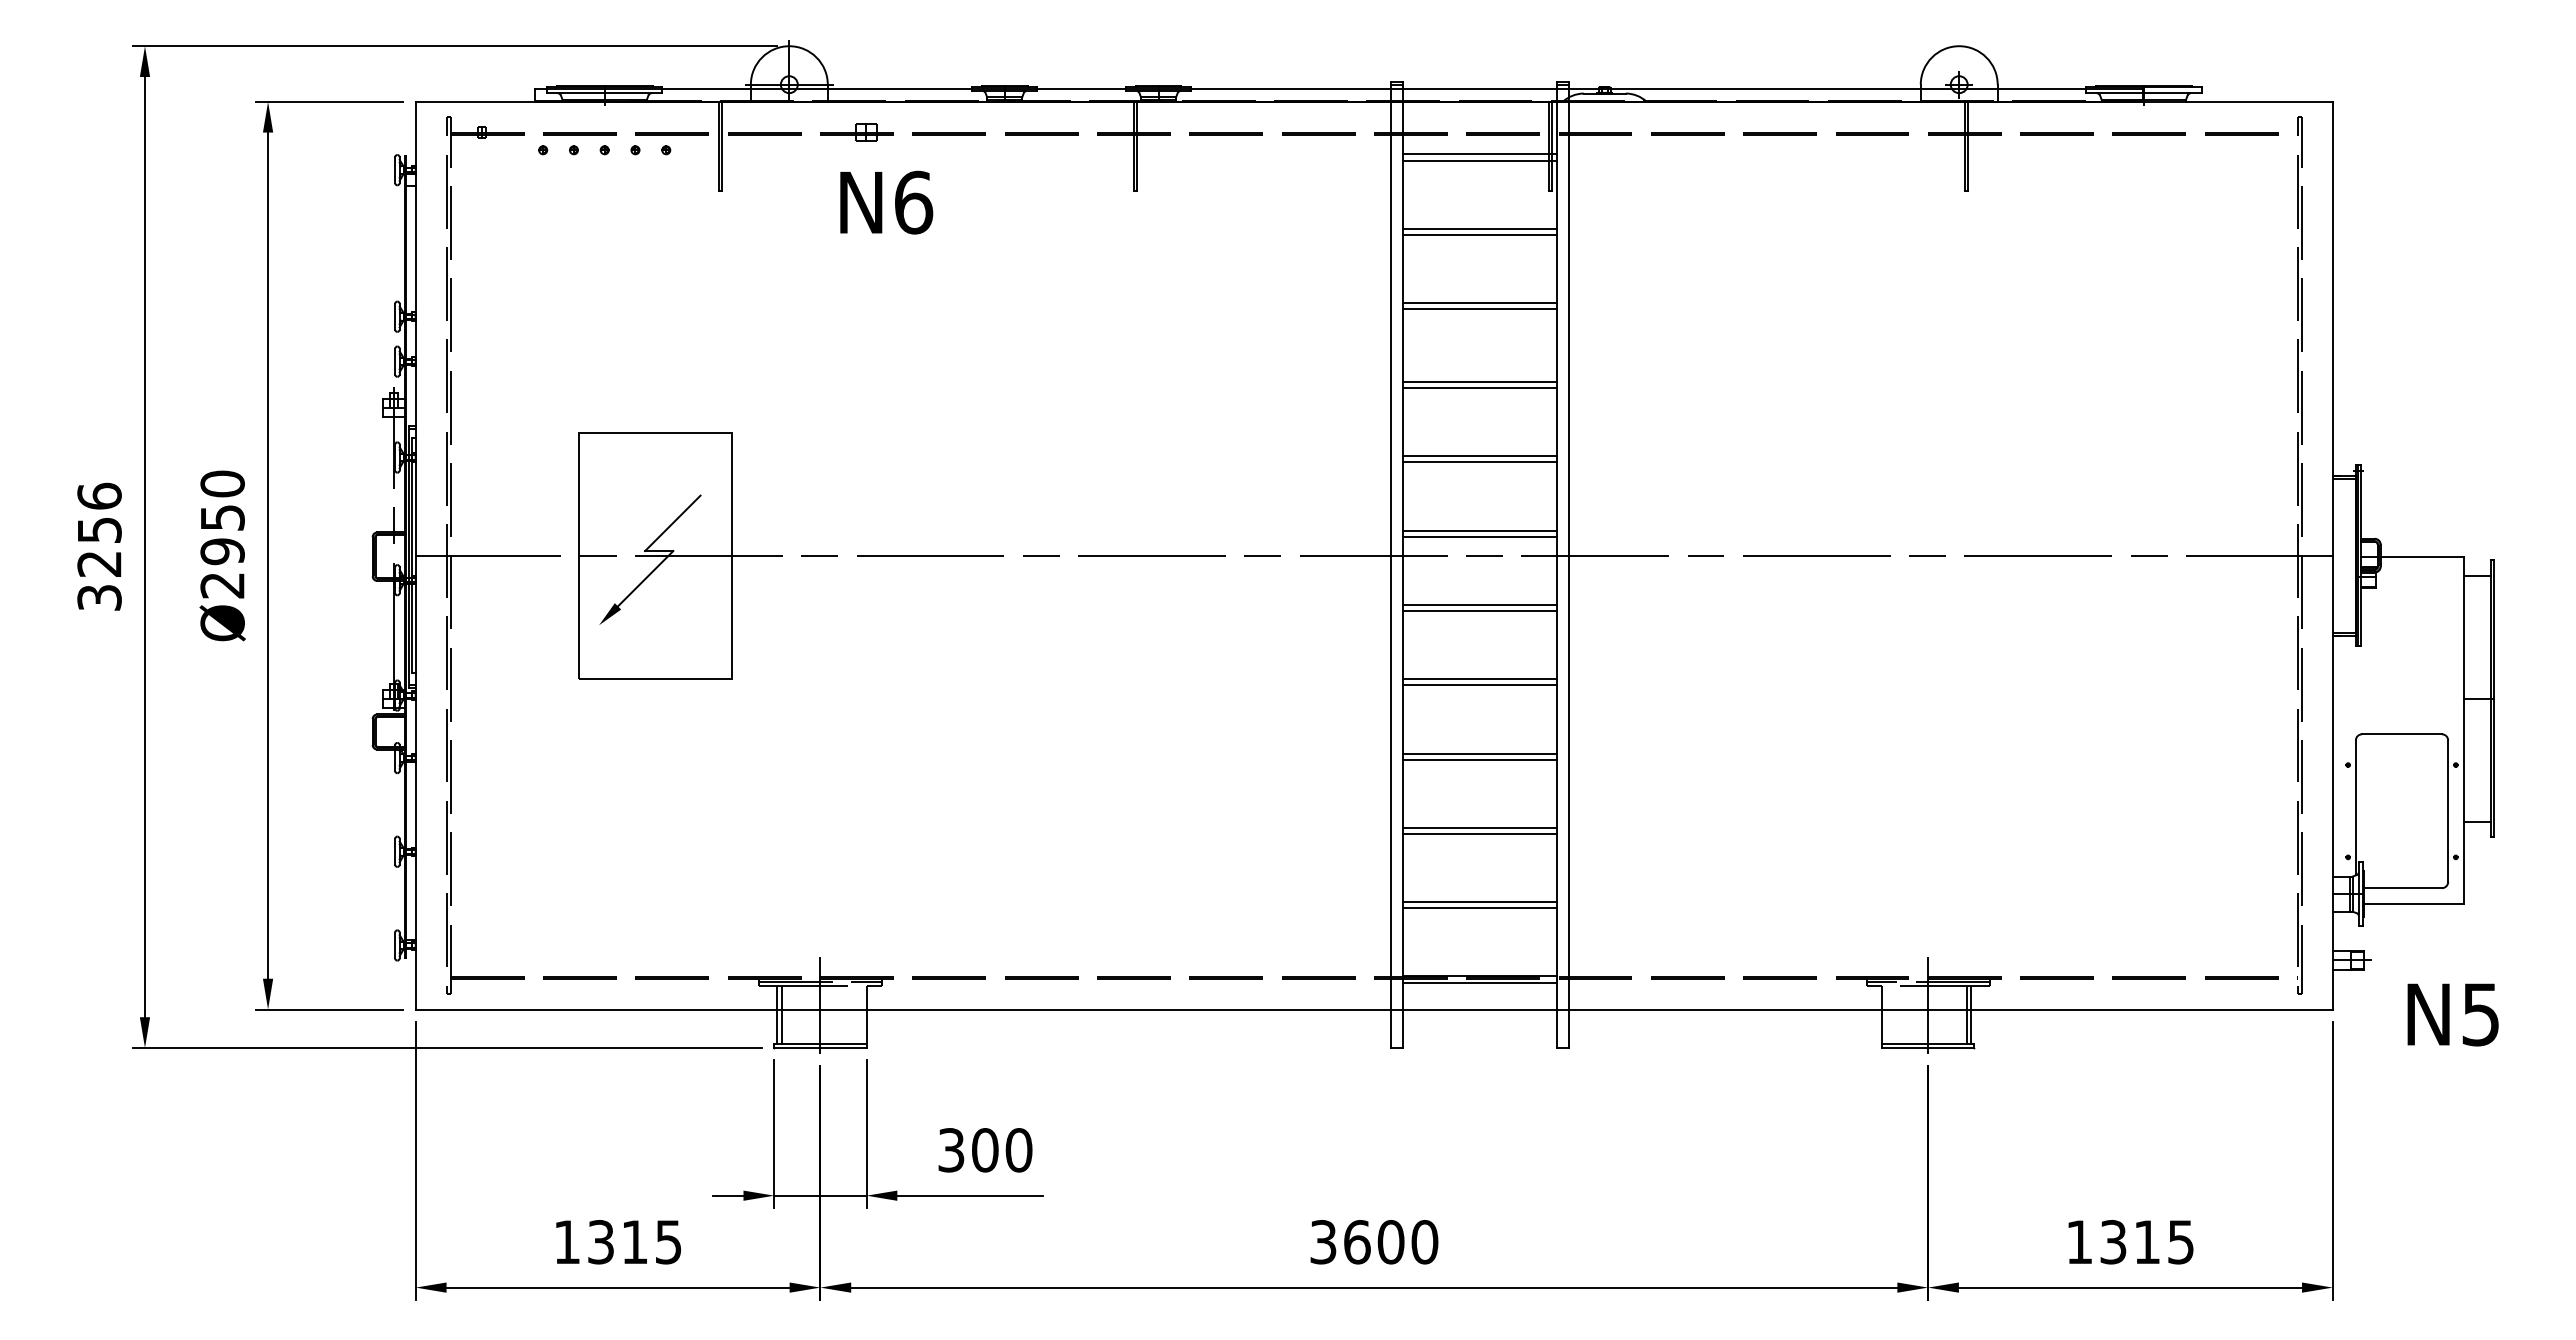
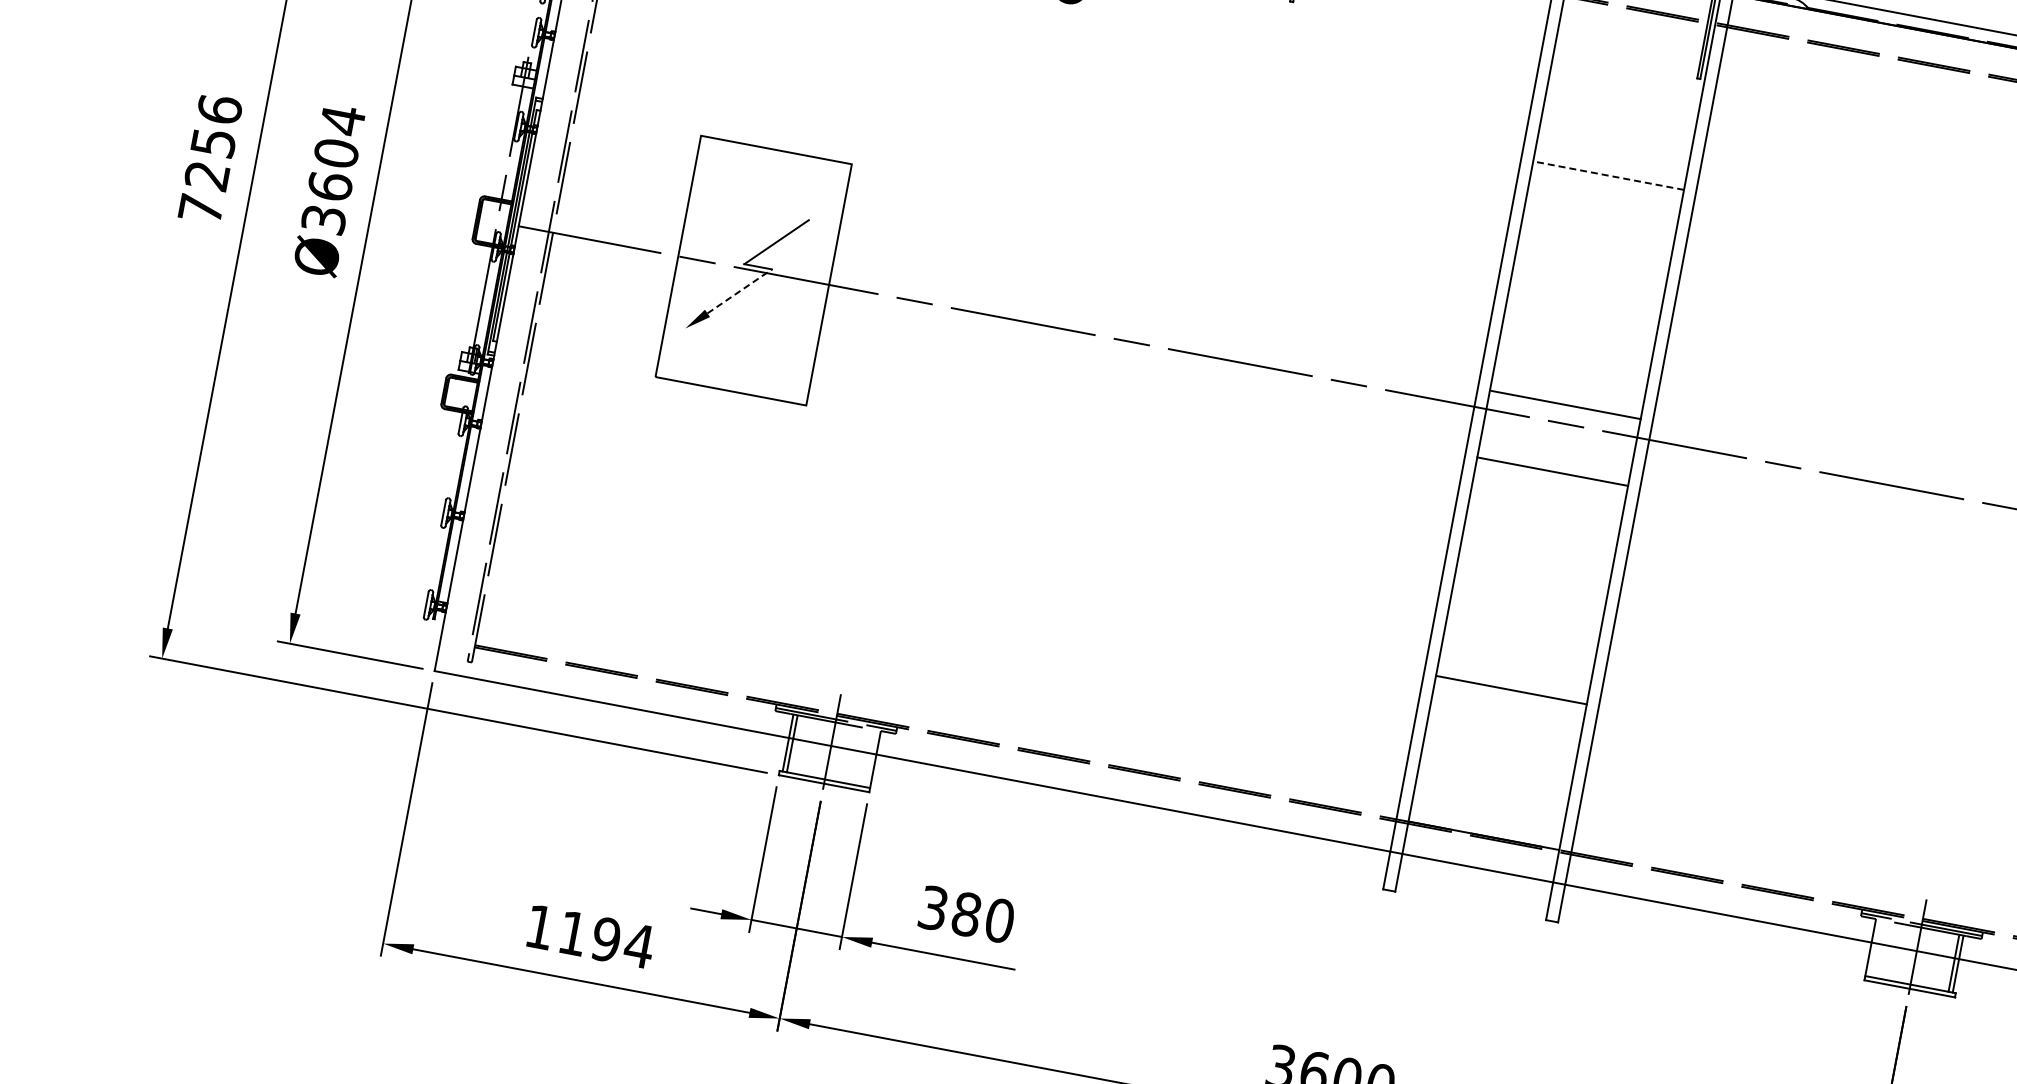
line: (1480, 154) -> (1636, 30), removed
line: (1480, 160) -> (1635, 36), removed
line: (1480, 228) -> (1622, 102), removed
line: (1480, 234) -> (1621, 108), removed
line: (1480, 302) -> (1609, 175), solid -> dashed
line: (1480, 309) -> (1607, 182), removed
line: (1480, 382) -> (1594, 253), removed
line: (1480, 388) -> (1593, 259), removed
line: (1480, 456) -> (1580, 326), removed
line: (1480, 462) -> (1579, 332), removed
line: (1480, 530) -> (1566, 398), removed
text: (222, 534) -> (333, 169), Ø2950 -> Ø3604
line: (646, 578) -> (740, 291), solid -> dashed
text: (99, 597) -> (200, 208), 3256 -> 7256
line: (1480, 611) -> (1551, 478), removed
line: (1480, 679) -> (1539, 544), removed
line: (1480, 685) -> (1538, 550), removed
line: (1480, 753) -> (1525, 617), removed
line: (1480, 759) -> (1524, 623), removed
line: (1480, 834) -> (1510, 696), removed
line: (1480, 902) -> (1497, 763), removed
line: (1480, 908) -> (1496, 769), removed
line: (1480, 982) -> (1483, 841), removed
text: (985, 1150) -> (966, 914), 300 -> 380
text: (635, 1242) -> (606, 940), 1315 -> 1194

